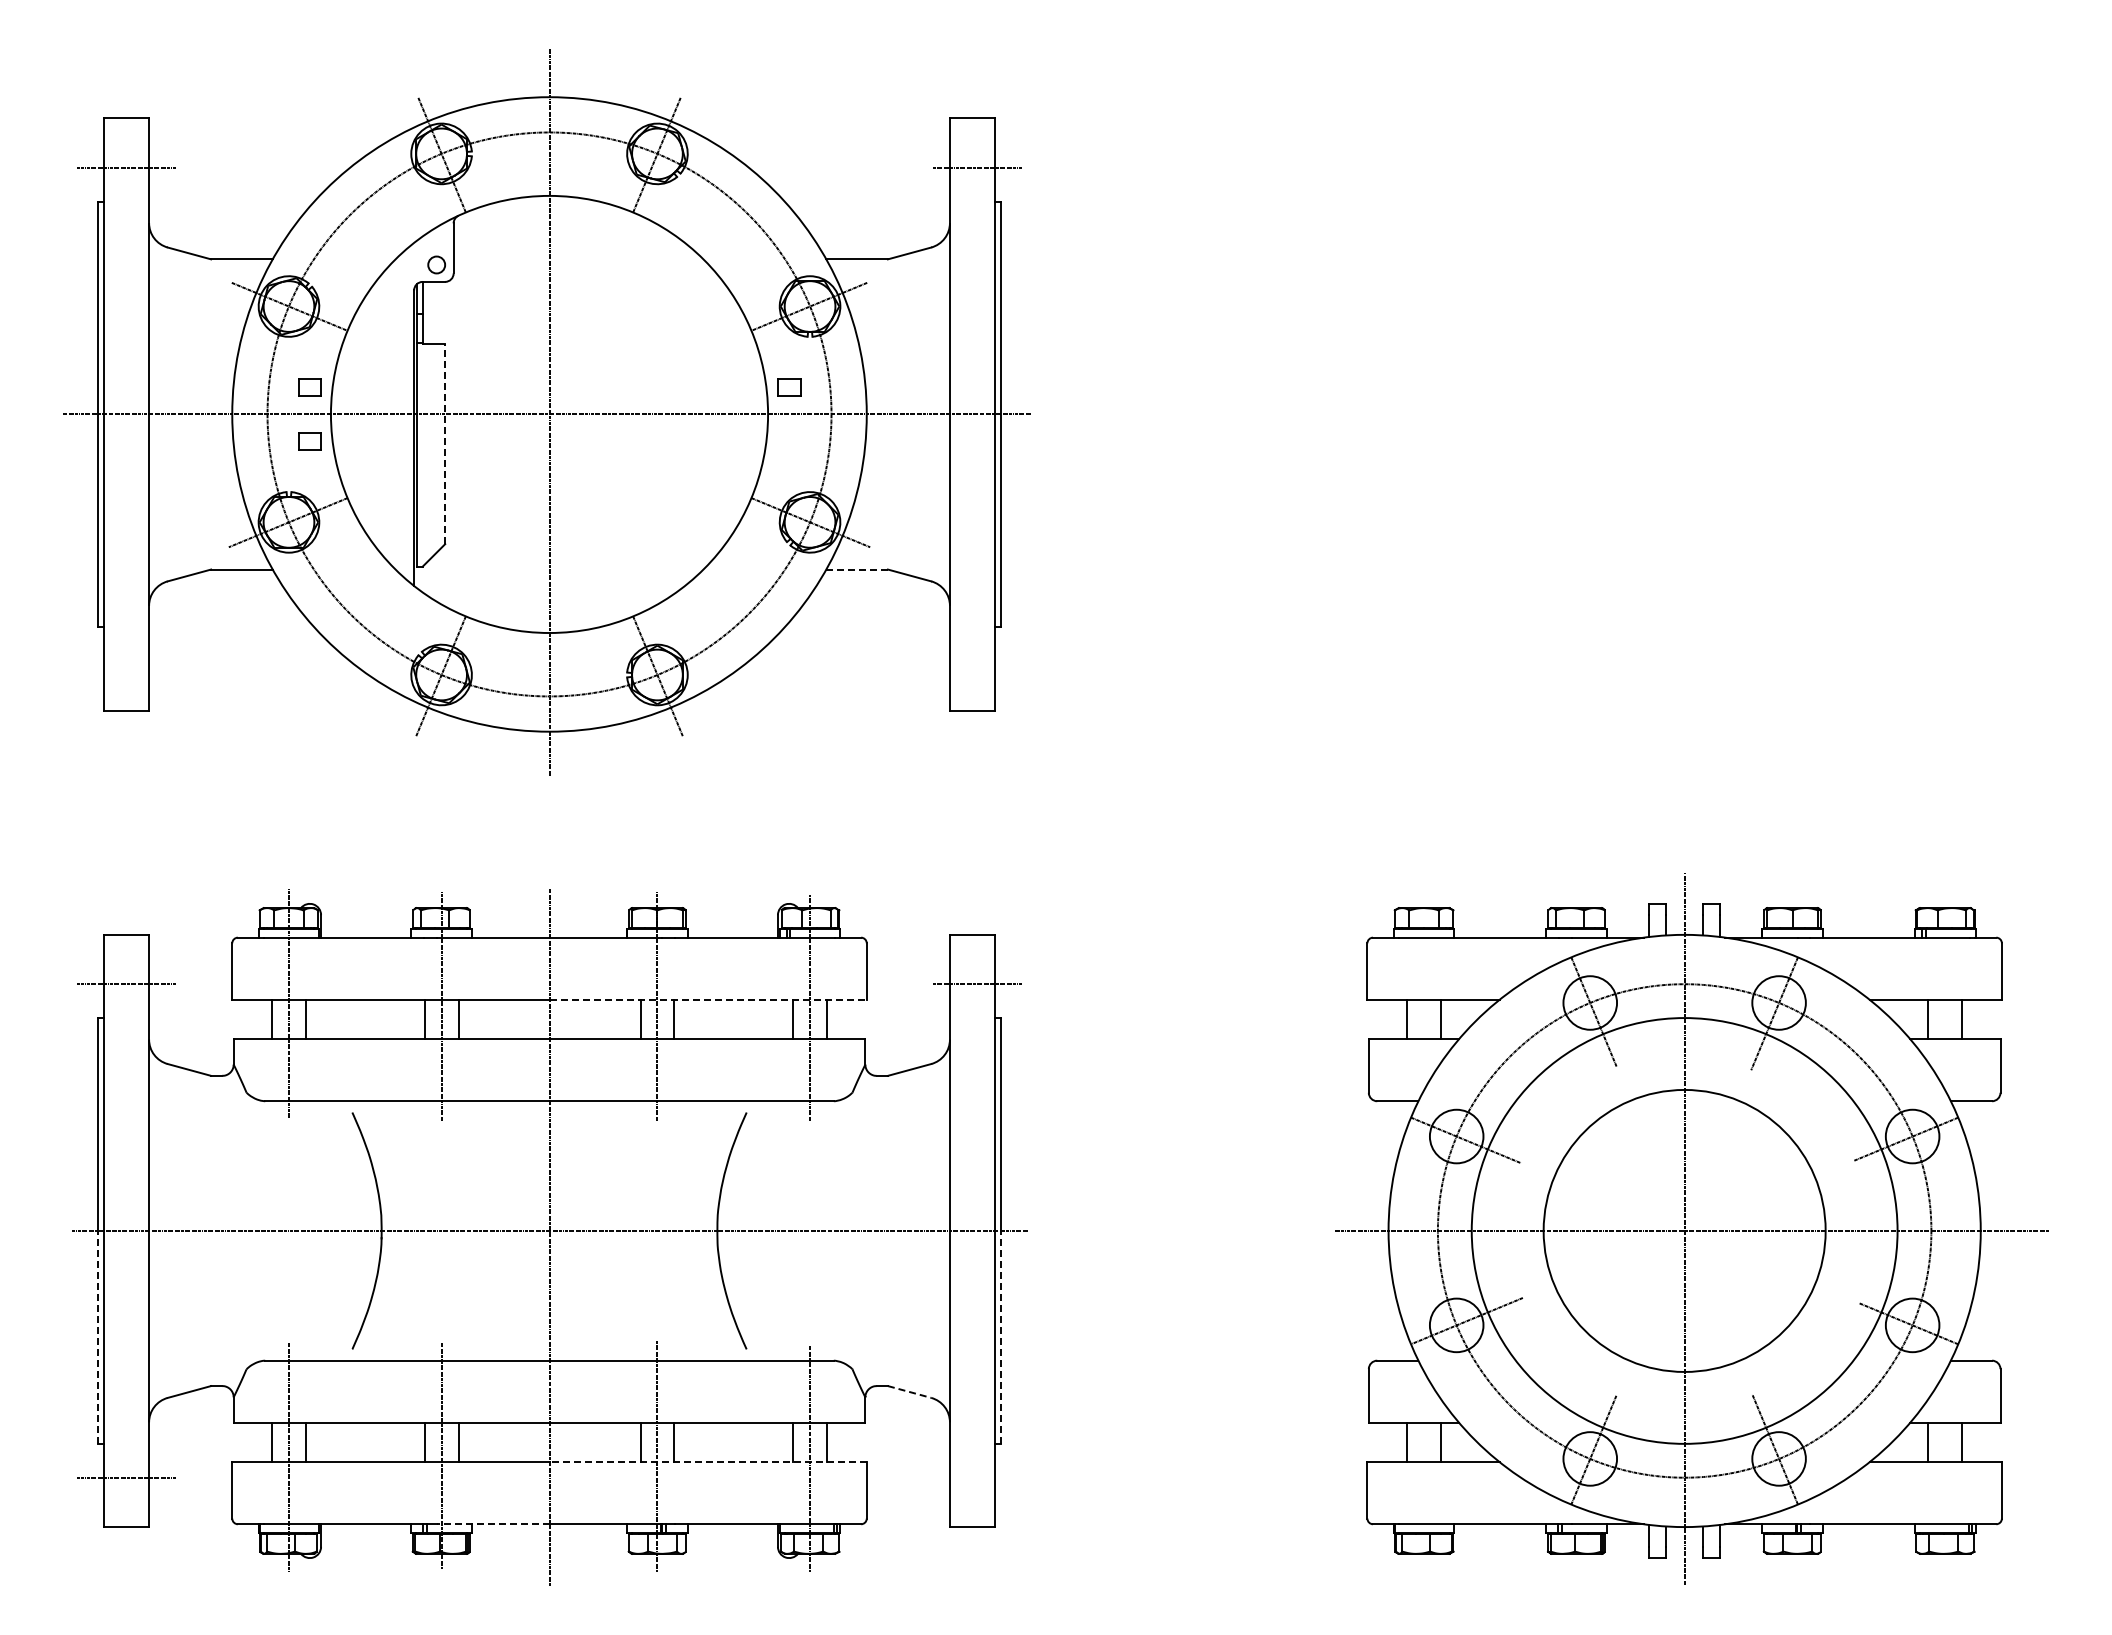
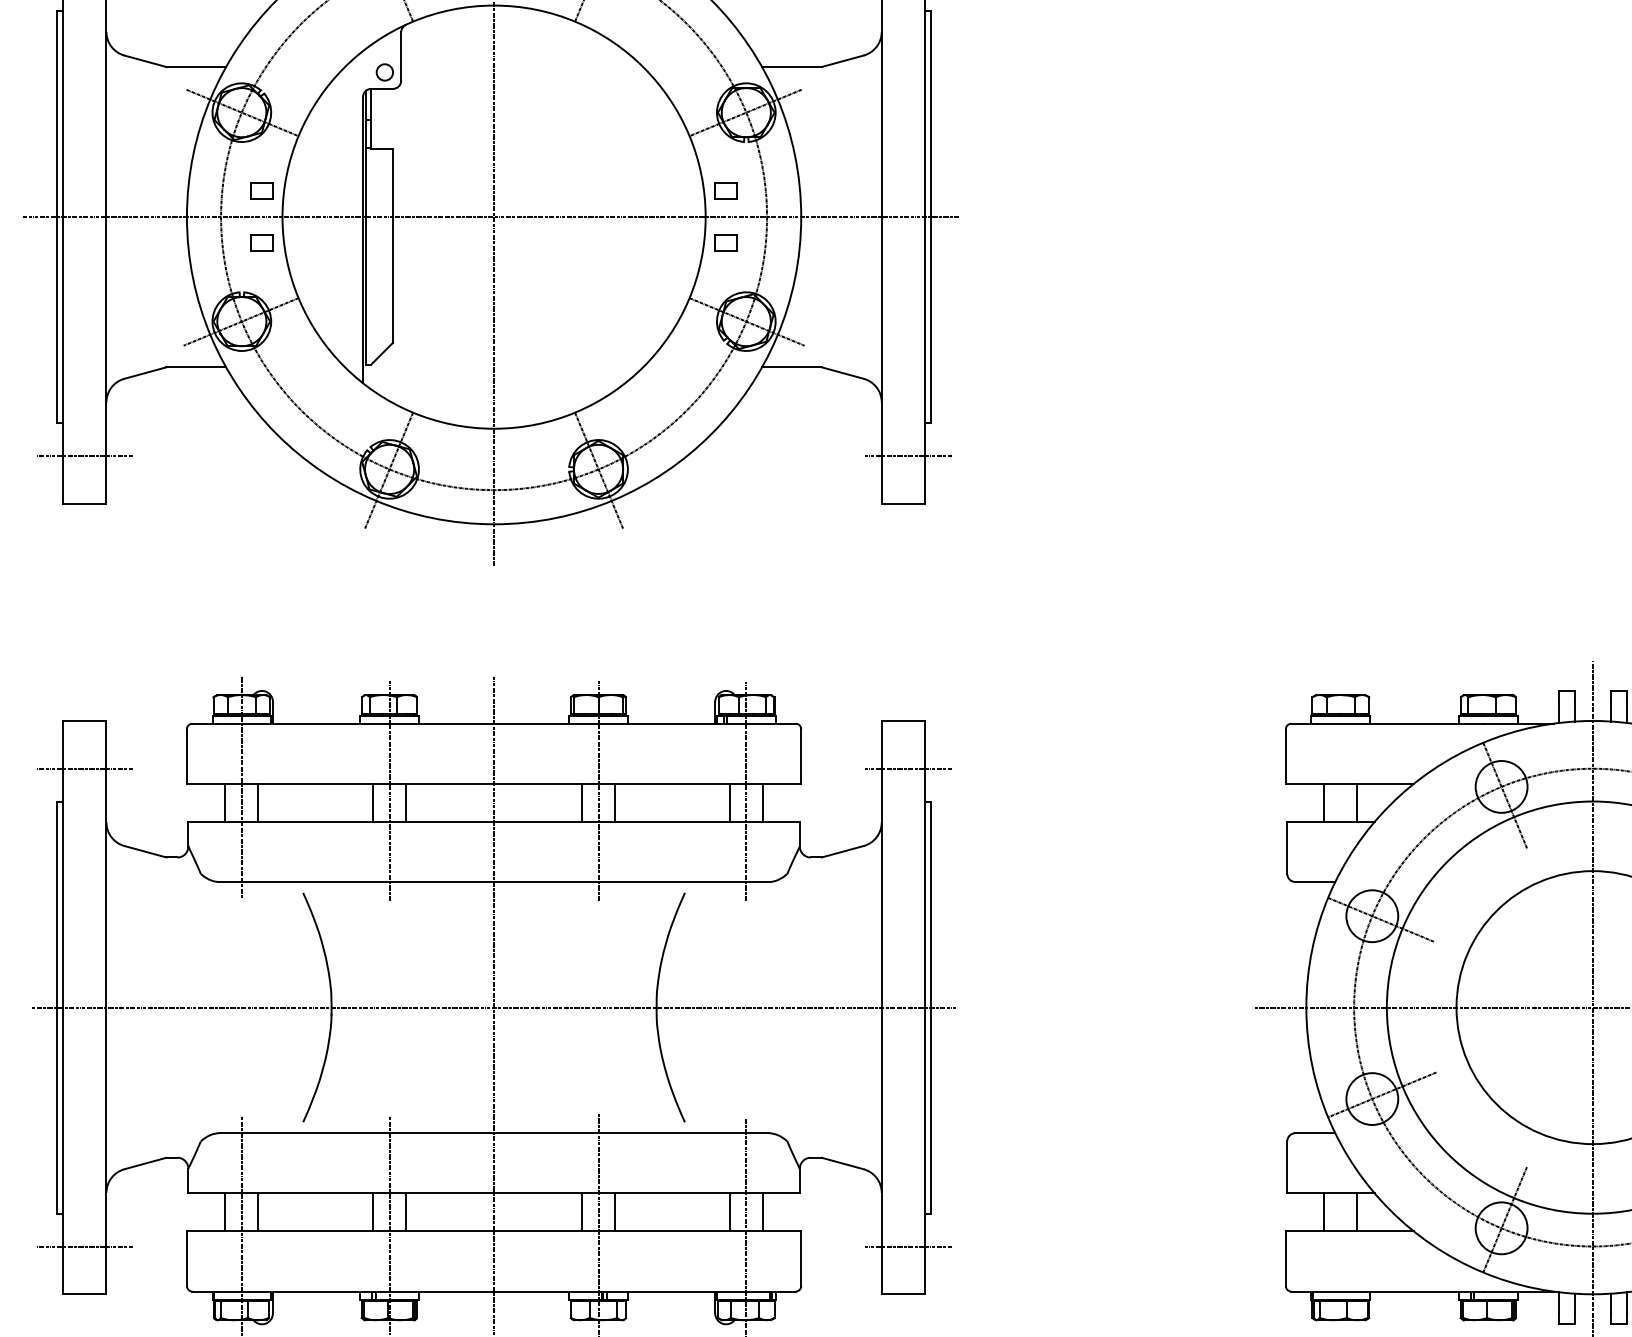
part: (789, 441) -> (726, 243), added
line: (445, 443) -> (393, 245), dashed -> solid
line: (857, 569) -> (792, 367), dashed -> solid
line: (126, 661) -> (84, 456), added
line: (976, 661) -> (907, 456), added
line: (708, 999) -> (647, 783), dashed -> solid
line: (98, 1336) -> (57, 1109), dashed -> solid
line: (1000, 1336) -> (930, 1109), dashed -> solid
line: (910, 1392) -> (843, 1164), dashed -> solid
line: (708, 1462) -> (647, 1231), dashed -> solid
line: (976, 1477) -> (907, 1246), added
line: (492, 1524) -> (438, 1291), dashed -> solid

